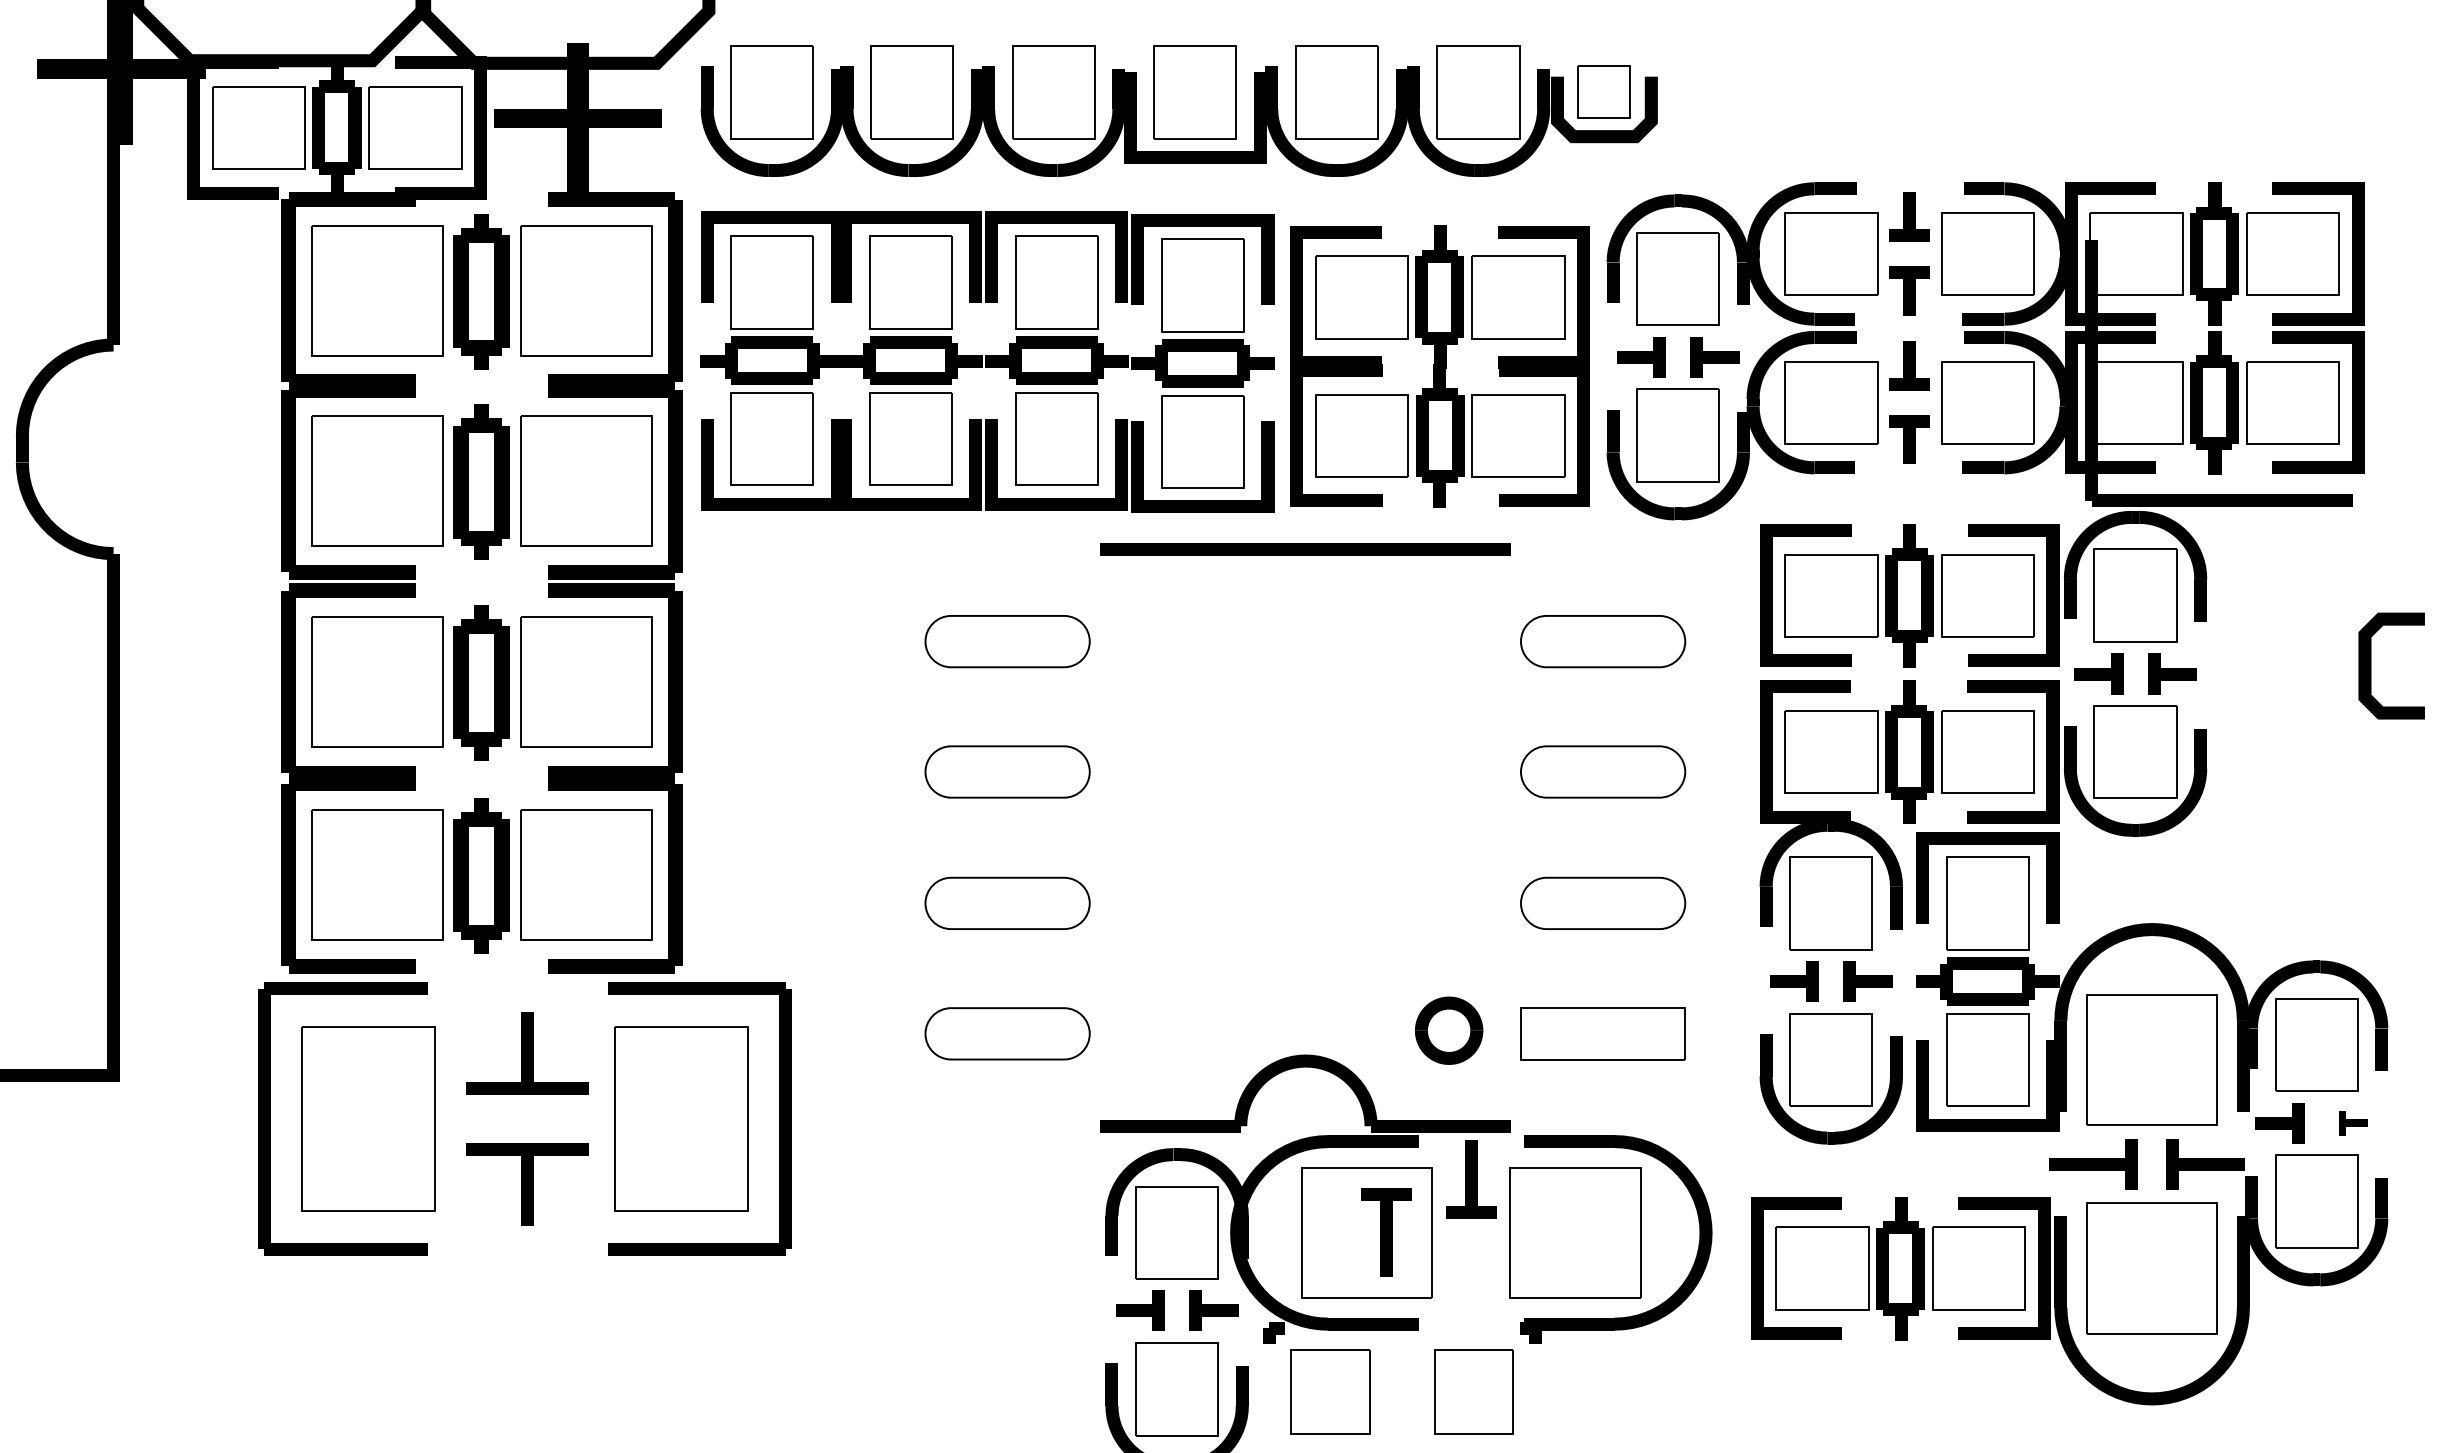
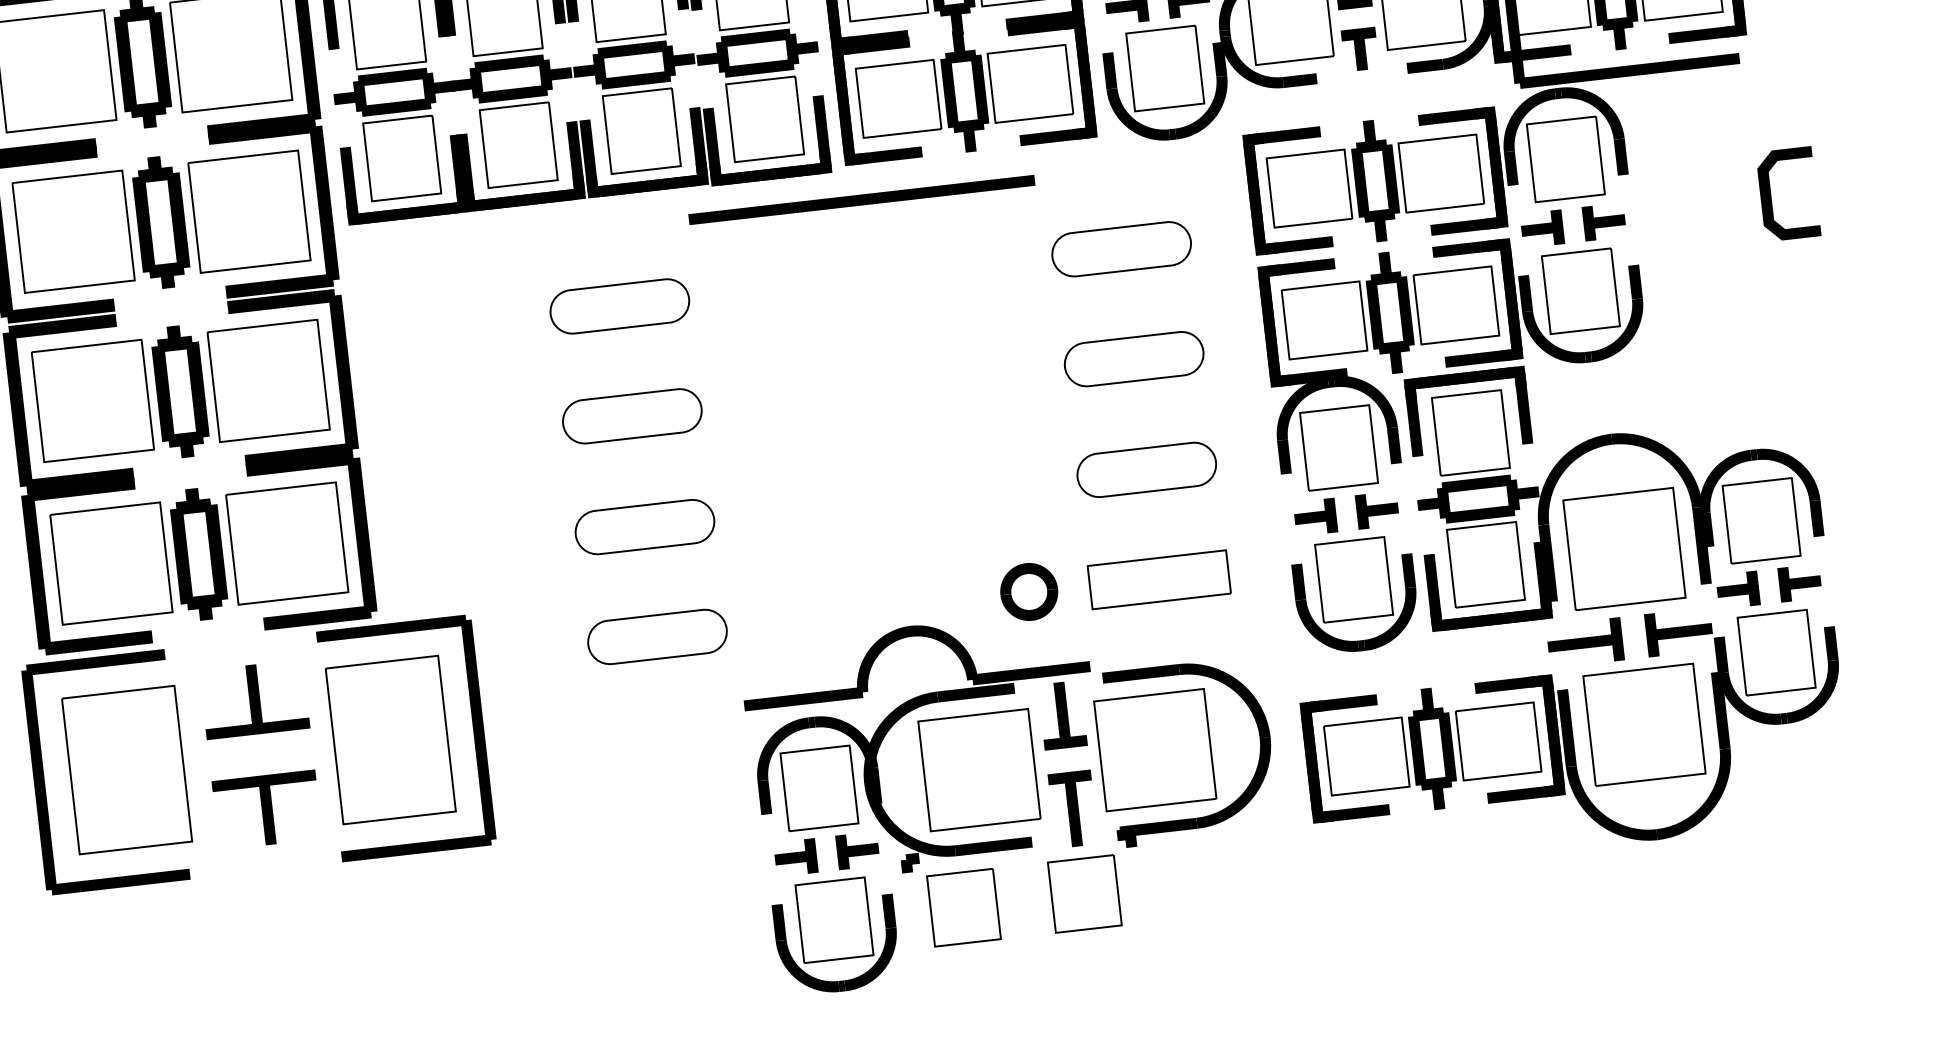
part: (2353, 1123) -> (1800, 583), size x1.67
part: (1386, 1232) -> (1073, 809), moved

